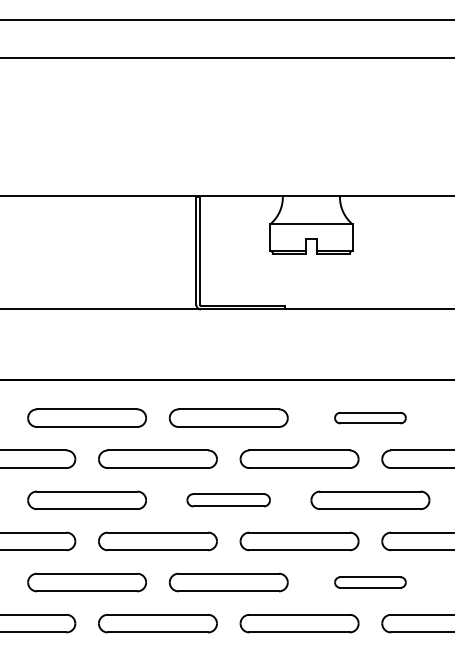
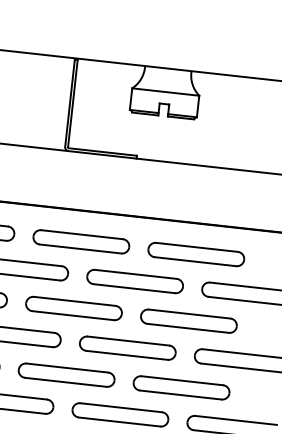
part: (370, 417) -> (196, 253), size x1.67
part: (228, 499) -> (73, 307), size x1.43
part: (370, 582) -> (181, 387), size x1.67

